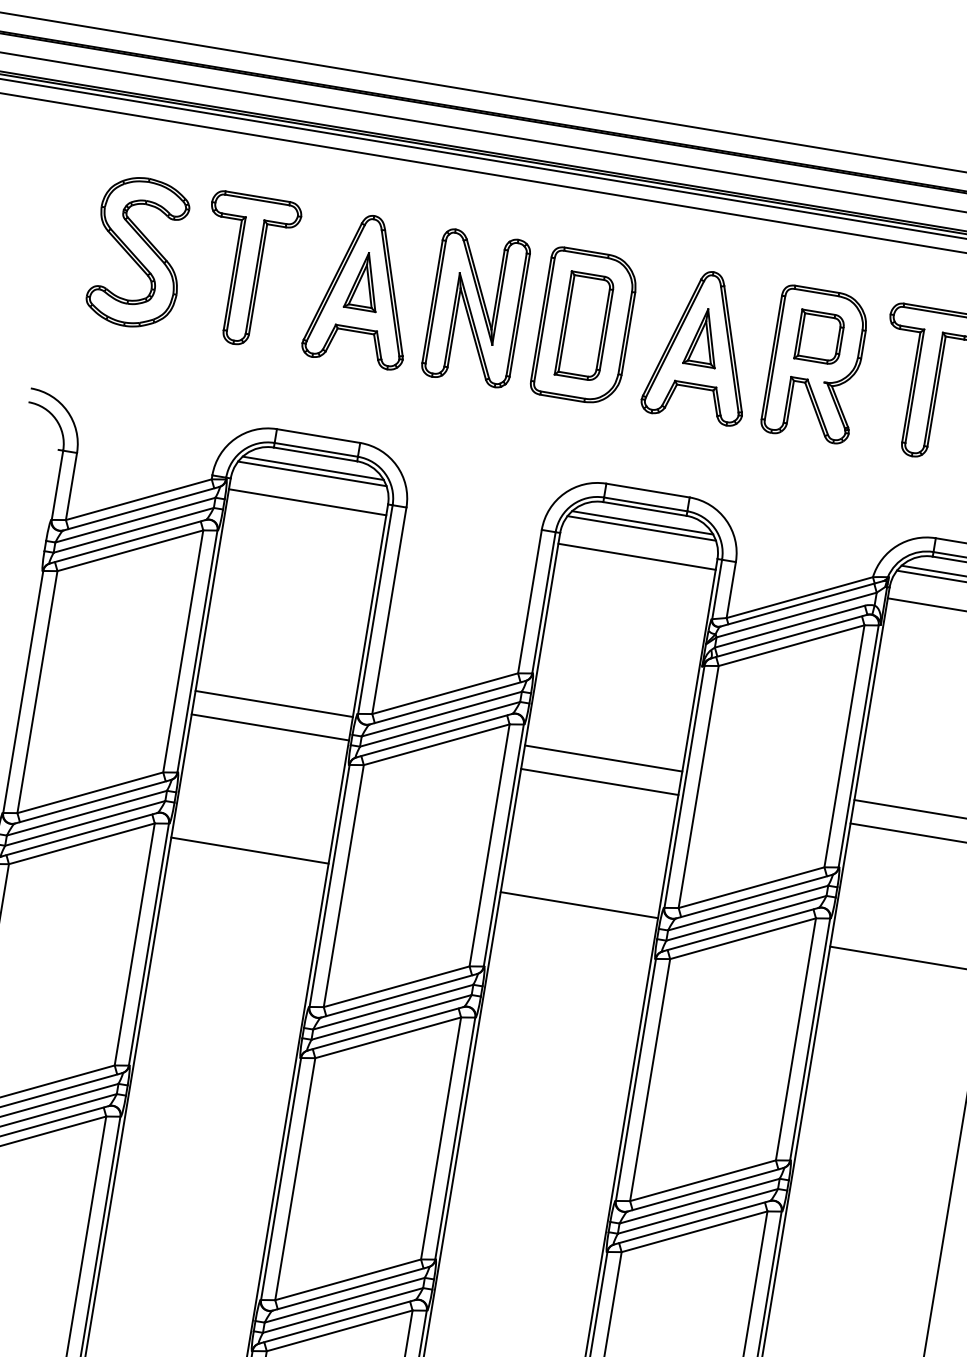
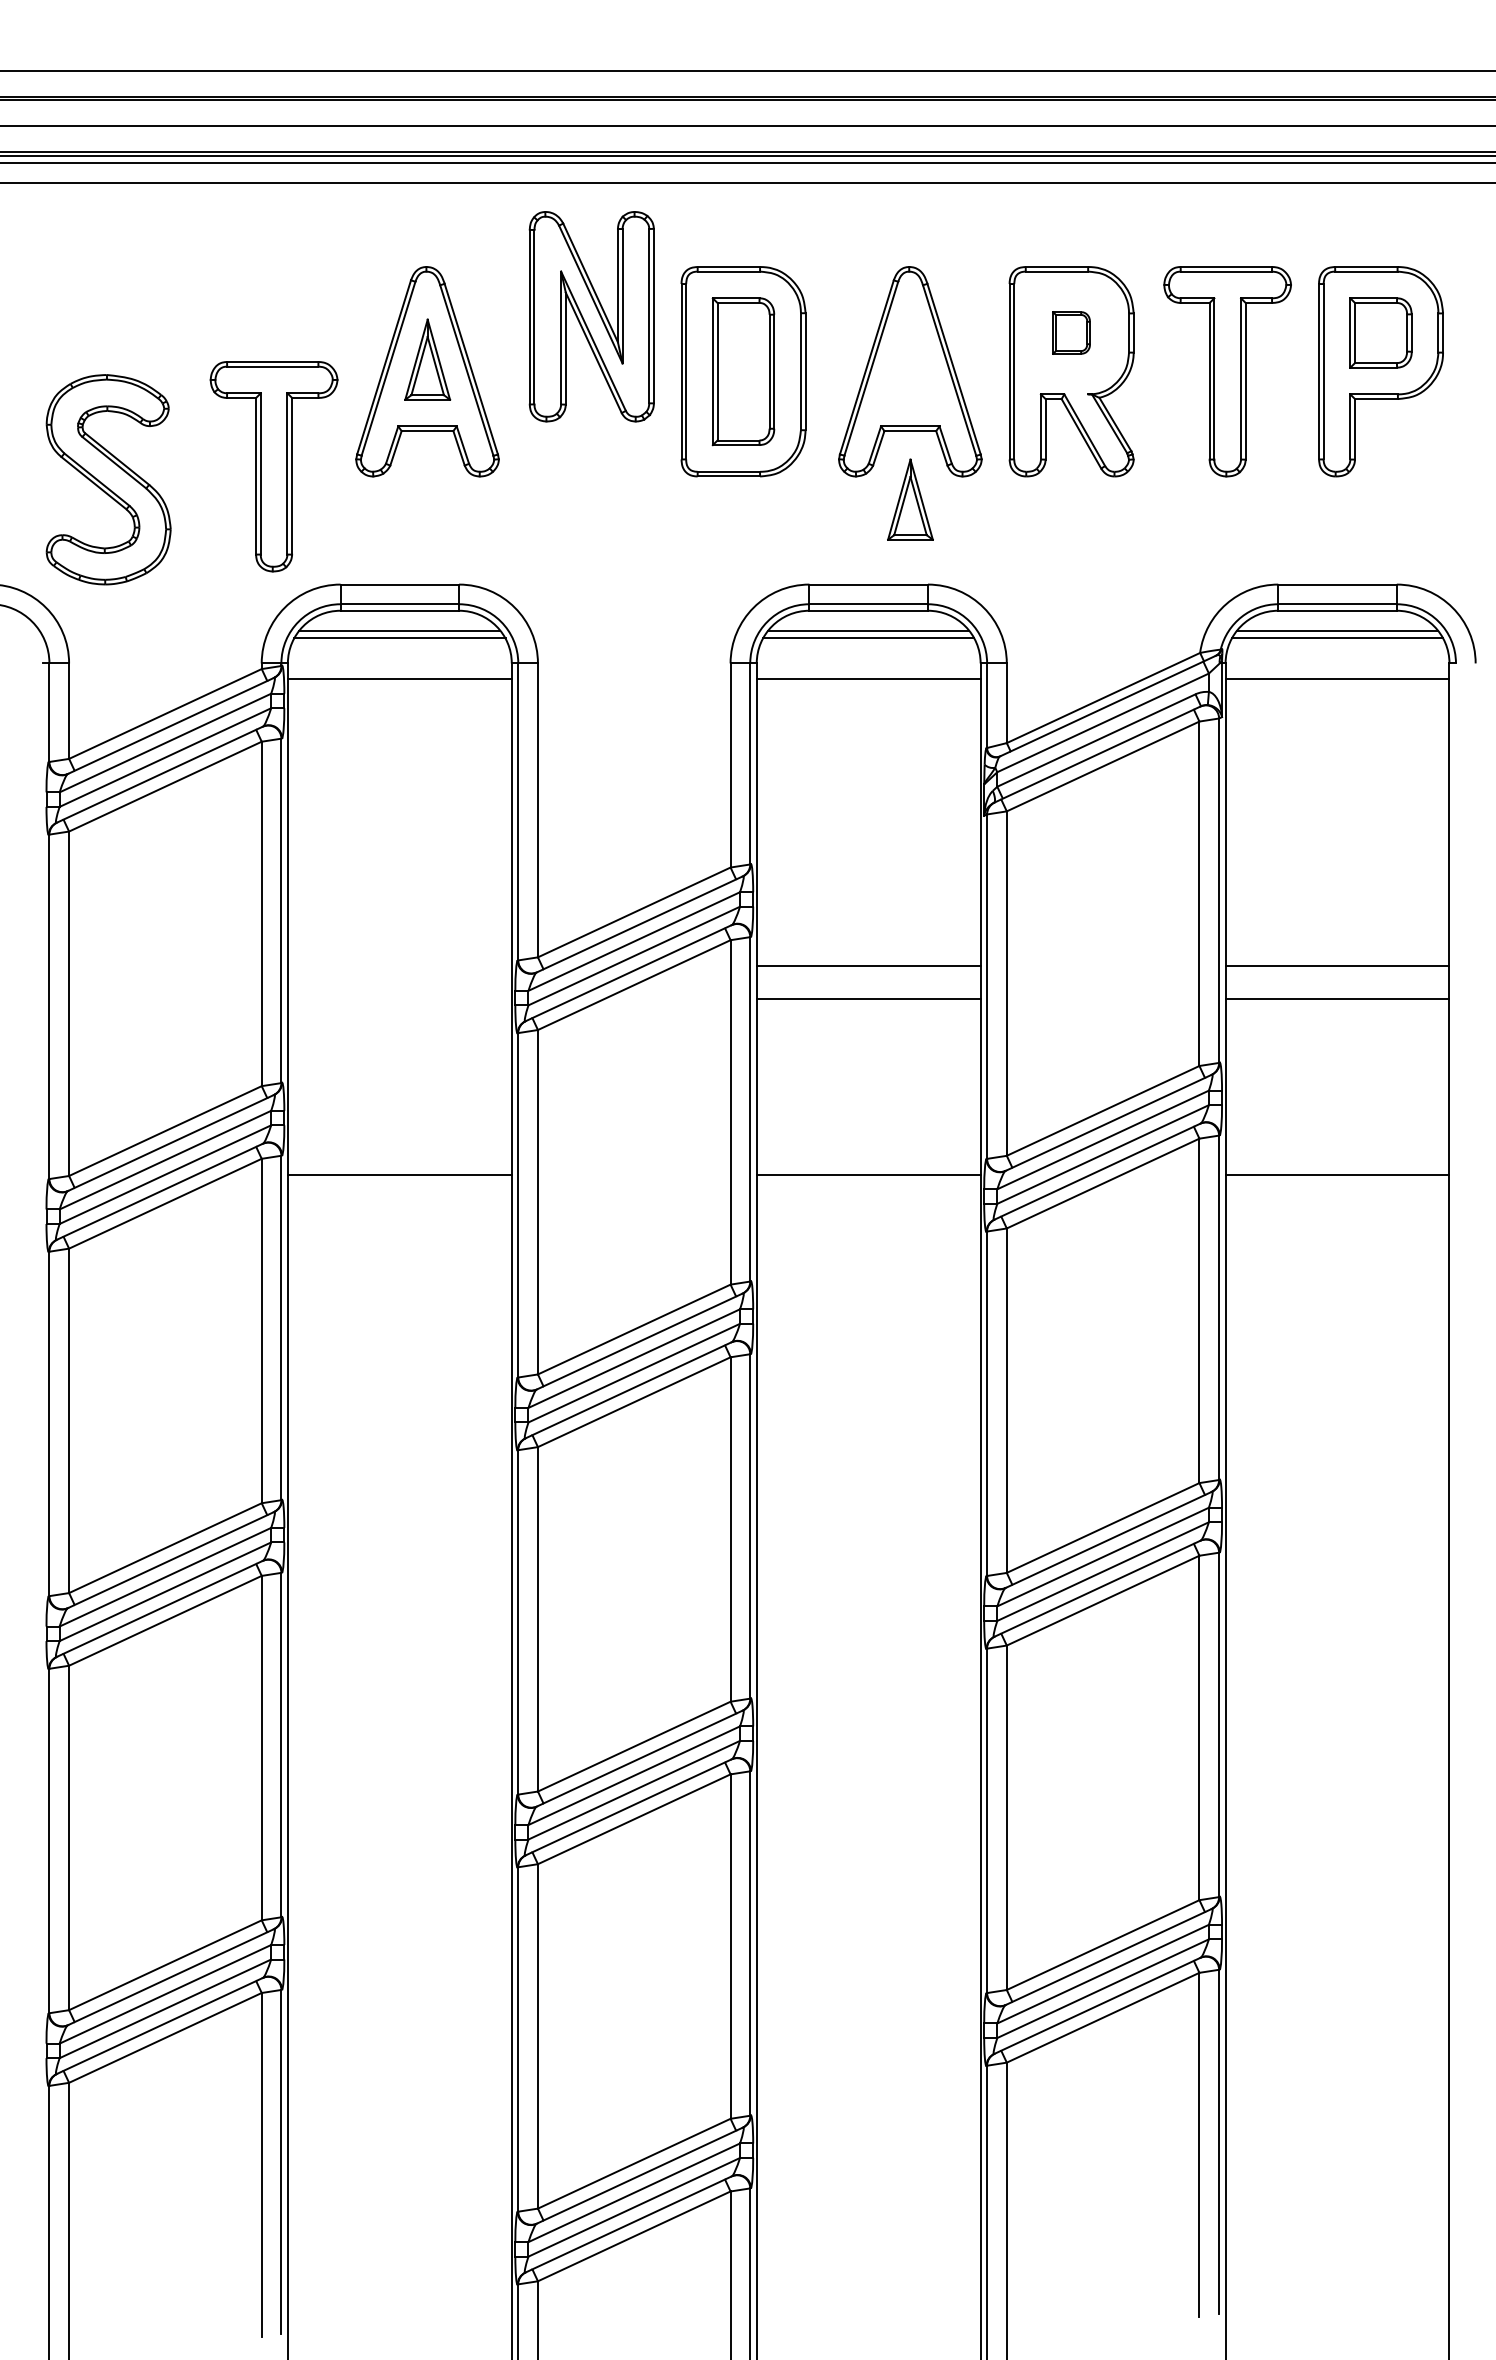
part: (138, 252) -> (108, 479), moved
part: (246, 270) -> (273, 466), moved
part: (475, 308) -> (591, 316), moved
part: (703, 337) -> (910, 499), moved
part: (819, 337) -> (1071, 332), size x0.6
line: (274, 703) -> (399, 965), removed
line: (270, 727) -> (399, 999), removed

